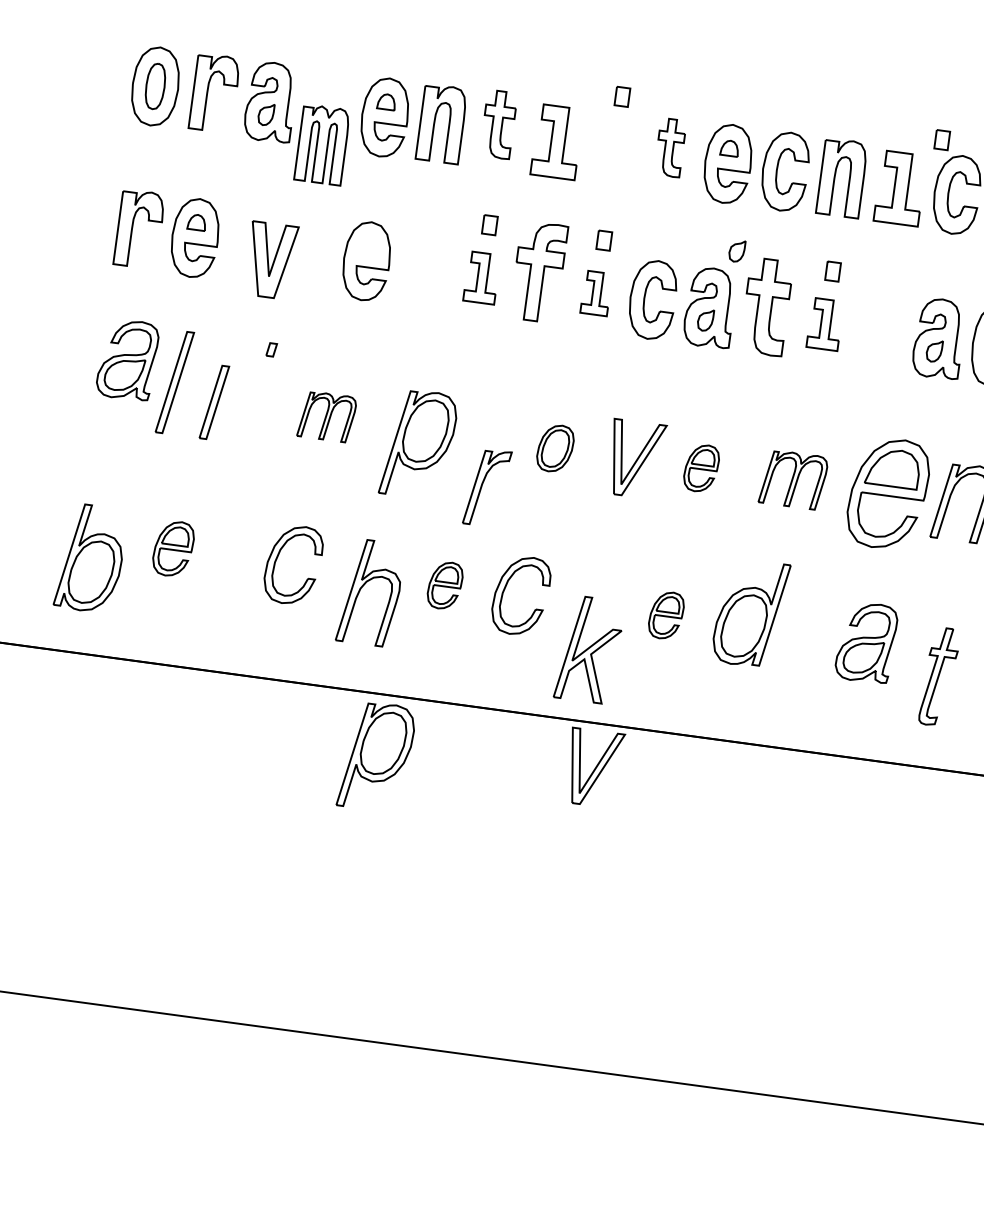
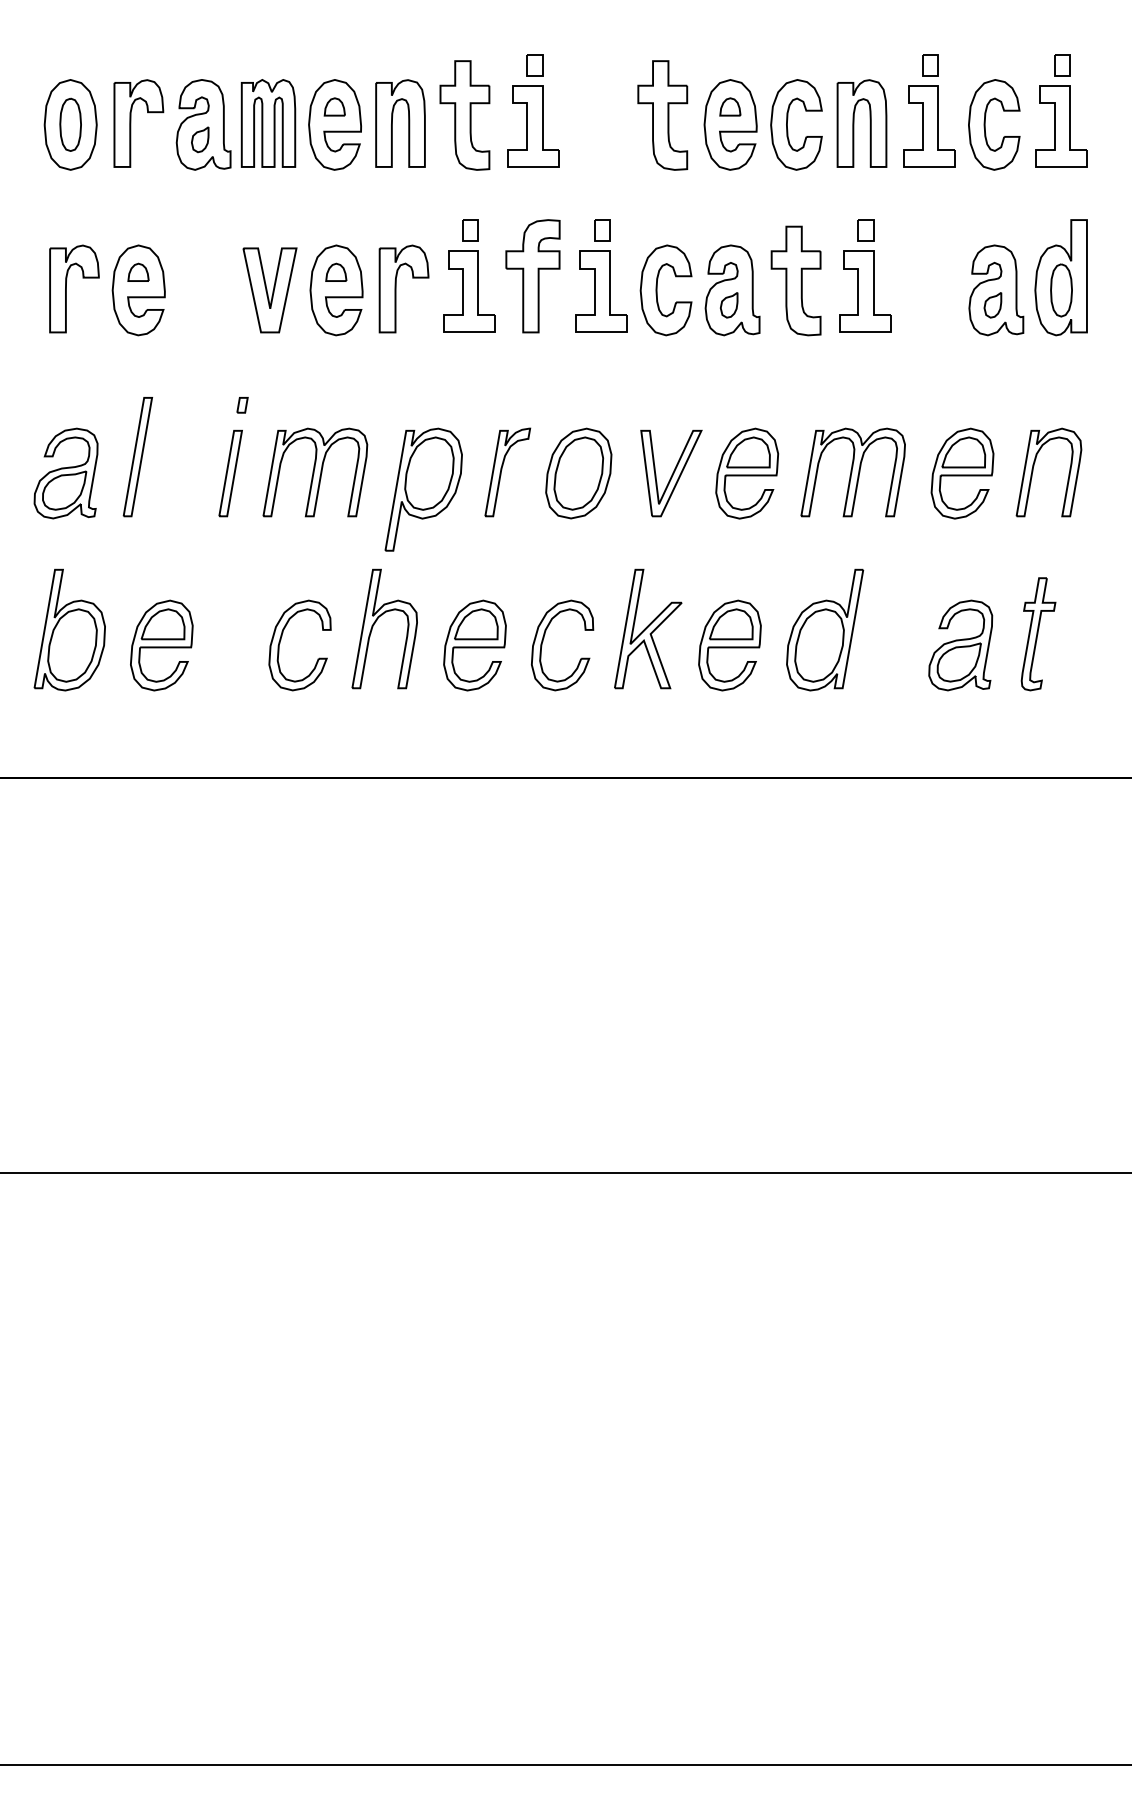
part: (622, 97) -> (534, 65), moved
part: (498, 124) -> (464, 115), size x1.43
part: (942, 140) -> (930, 65), moved
part: (322, 144) -> (268, 123), moved
part: (670, 147) -> (662, 115), size x1.67
part: (368, 244) -> (336, 271), added
part: (736, 251) -> (753, 222), removed
part: (270, 260) -> (269, 290), moved
part: (418, 266) -> (396, 288), added
part: (481, 277) -> (469, 291), size x1.43
part: (596, 293) -> (601, 291), size x1.67
part: (825, 324) -> (865, 291), size x1.43
part: (127, 359) -> (65, 473), moved
part: (214, 402) -> (230, 473), moved
part: (327, 416) -> (315, 472), size x1.67
part: (555, 448) -> (578, 473), size x1.67
part: (701, 468) -> (747, 473), size x1.67
part: (792, 479) -> (852, 472), size x1.43
part: (487, 487) -> (507, 472), moved
part: (888, 493) -> (962, 473), size x0.71
part: (173, 548) -> (161, 645), size x1.43
part: (90, 557) -> (69, 629), moved
part: (444, 585) -> (474, 645), size x1.67
part: (363, 586) -> (375, 623), moved
part: (665, 615) -> (729, 645), size x1.67
part: (589, 649) -> (648, 628), moved
part: (939, 677) -> (1038, 634), moved
part: (376, 756) -> (423, 849), removed
part: (594, 768) -> (671, 829), removed

